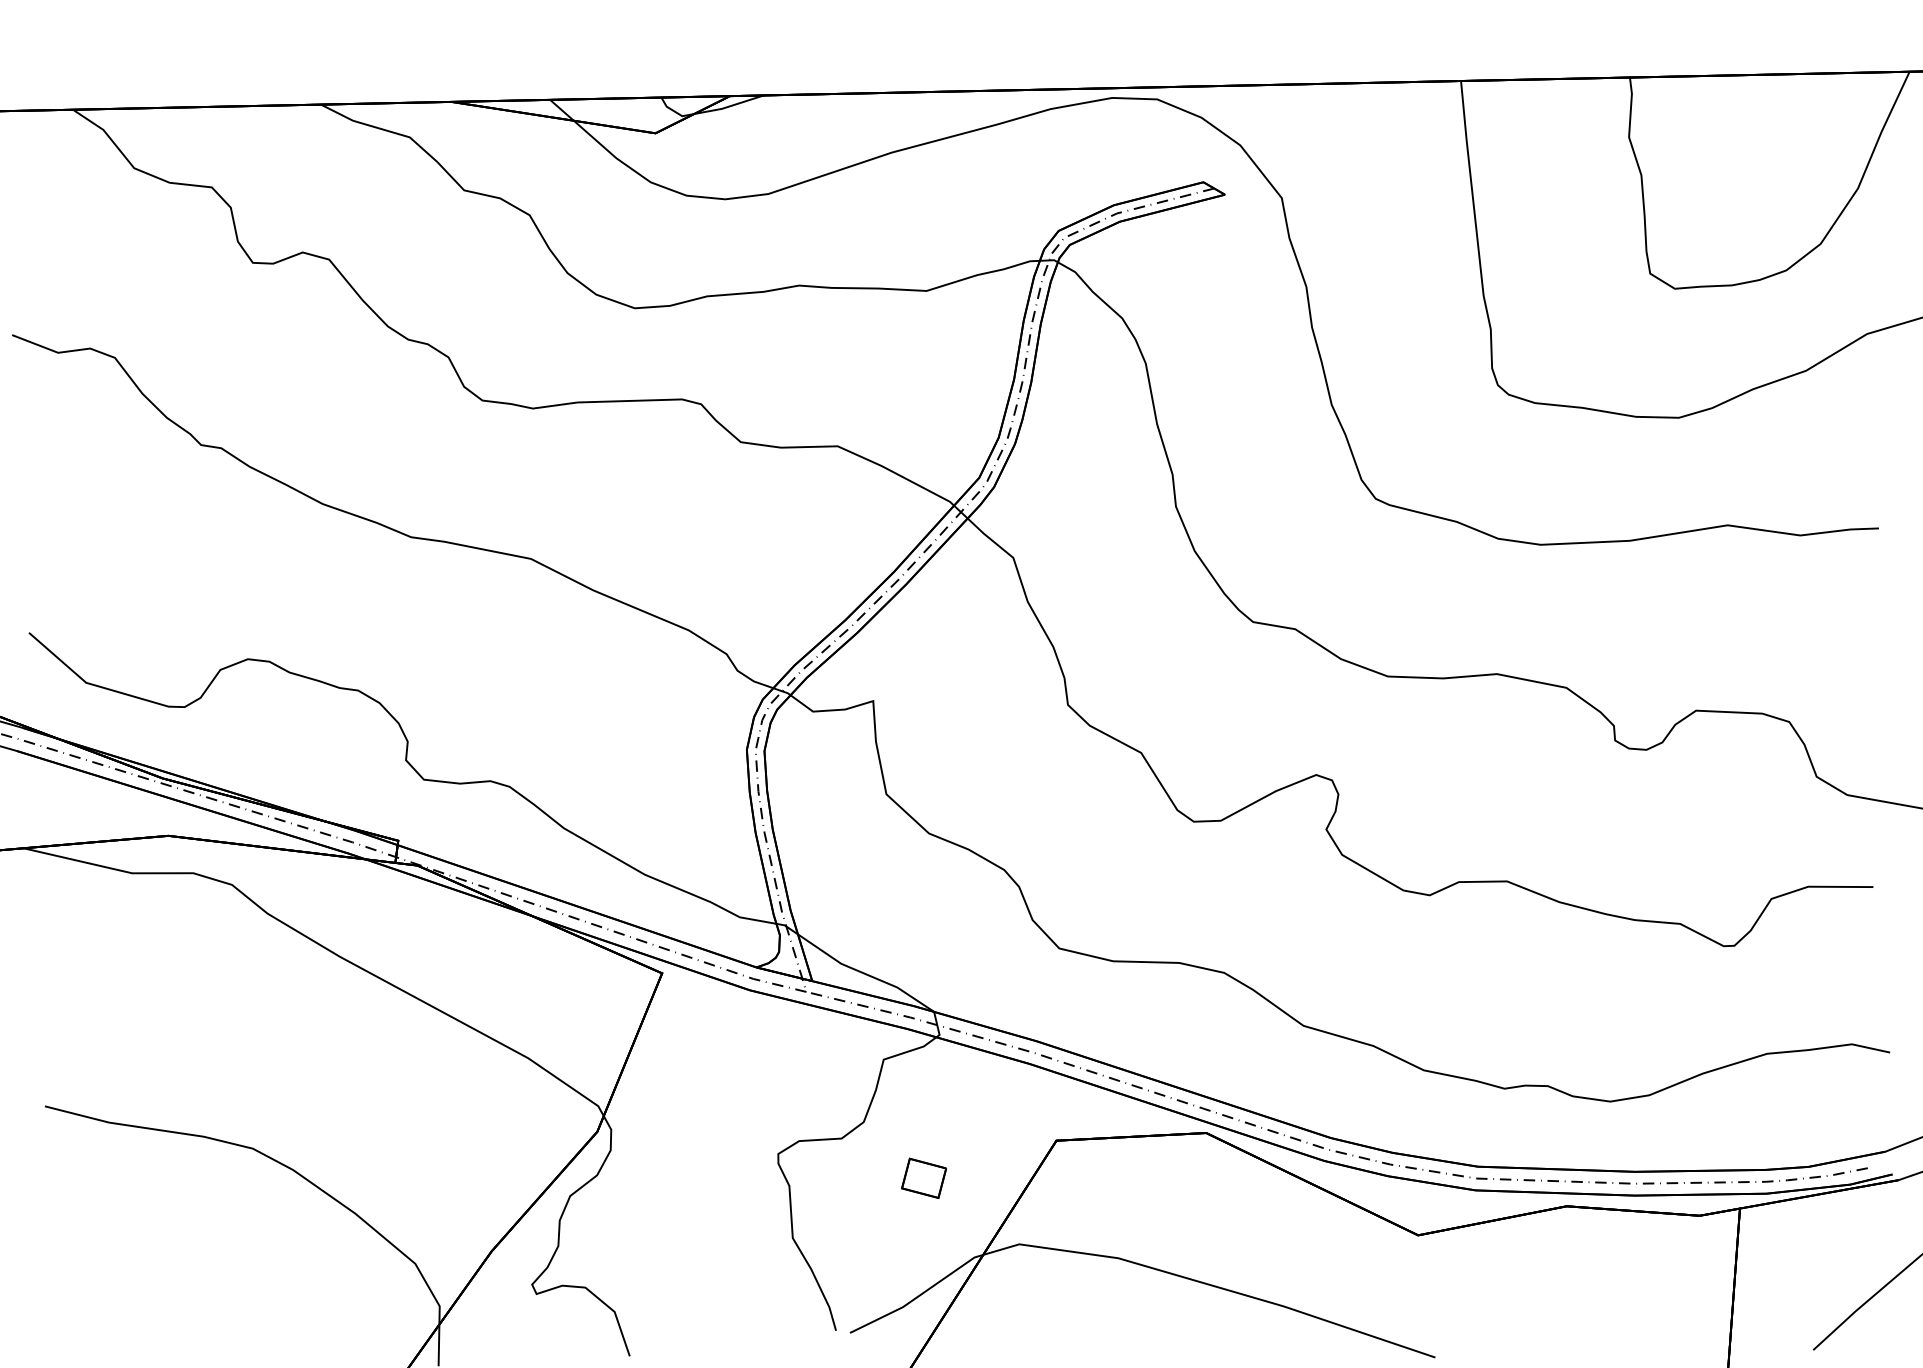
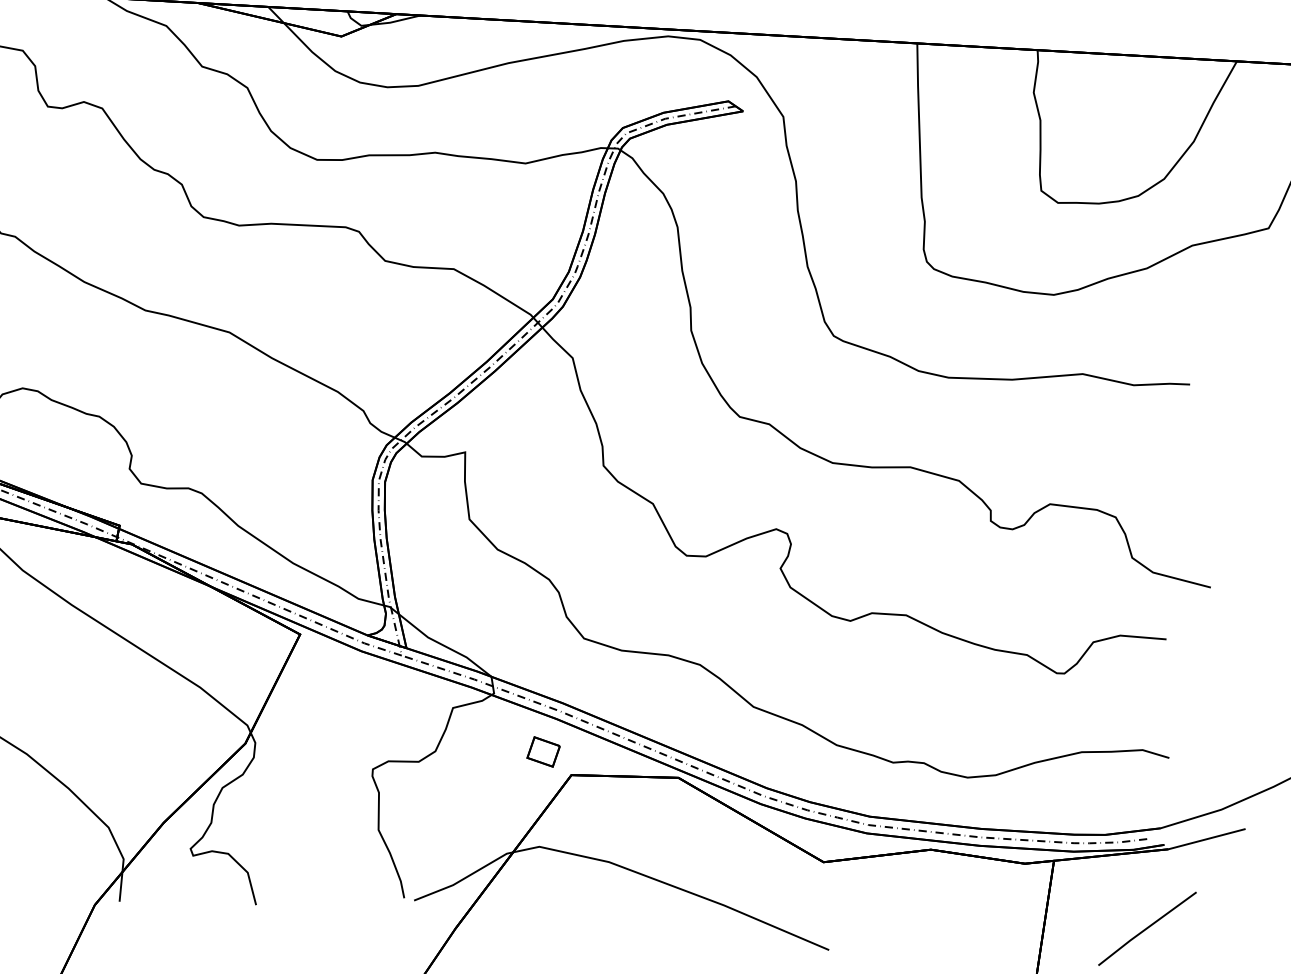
part: (923, 1177) -> (543, 751), moved

